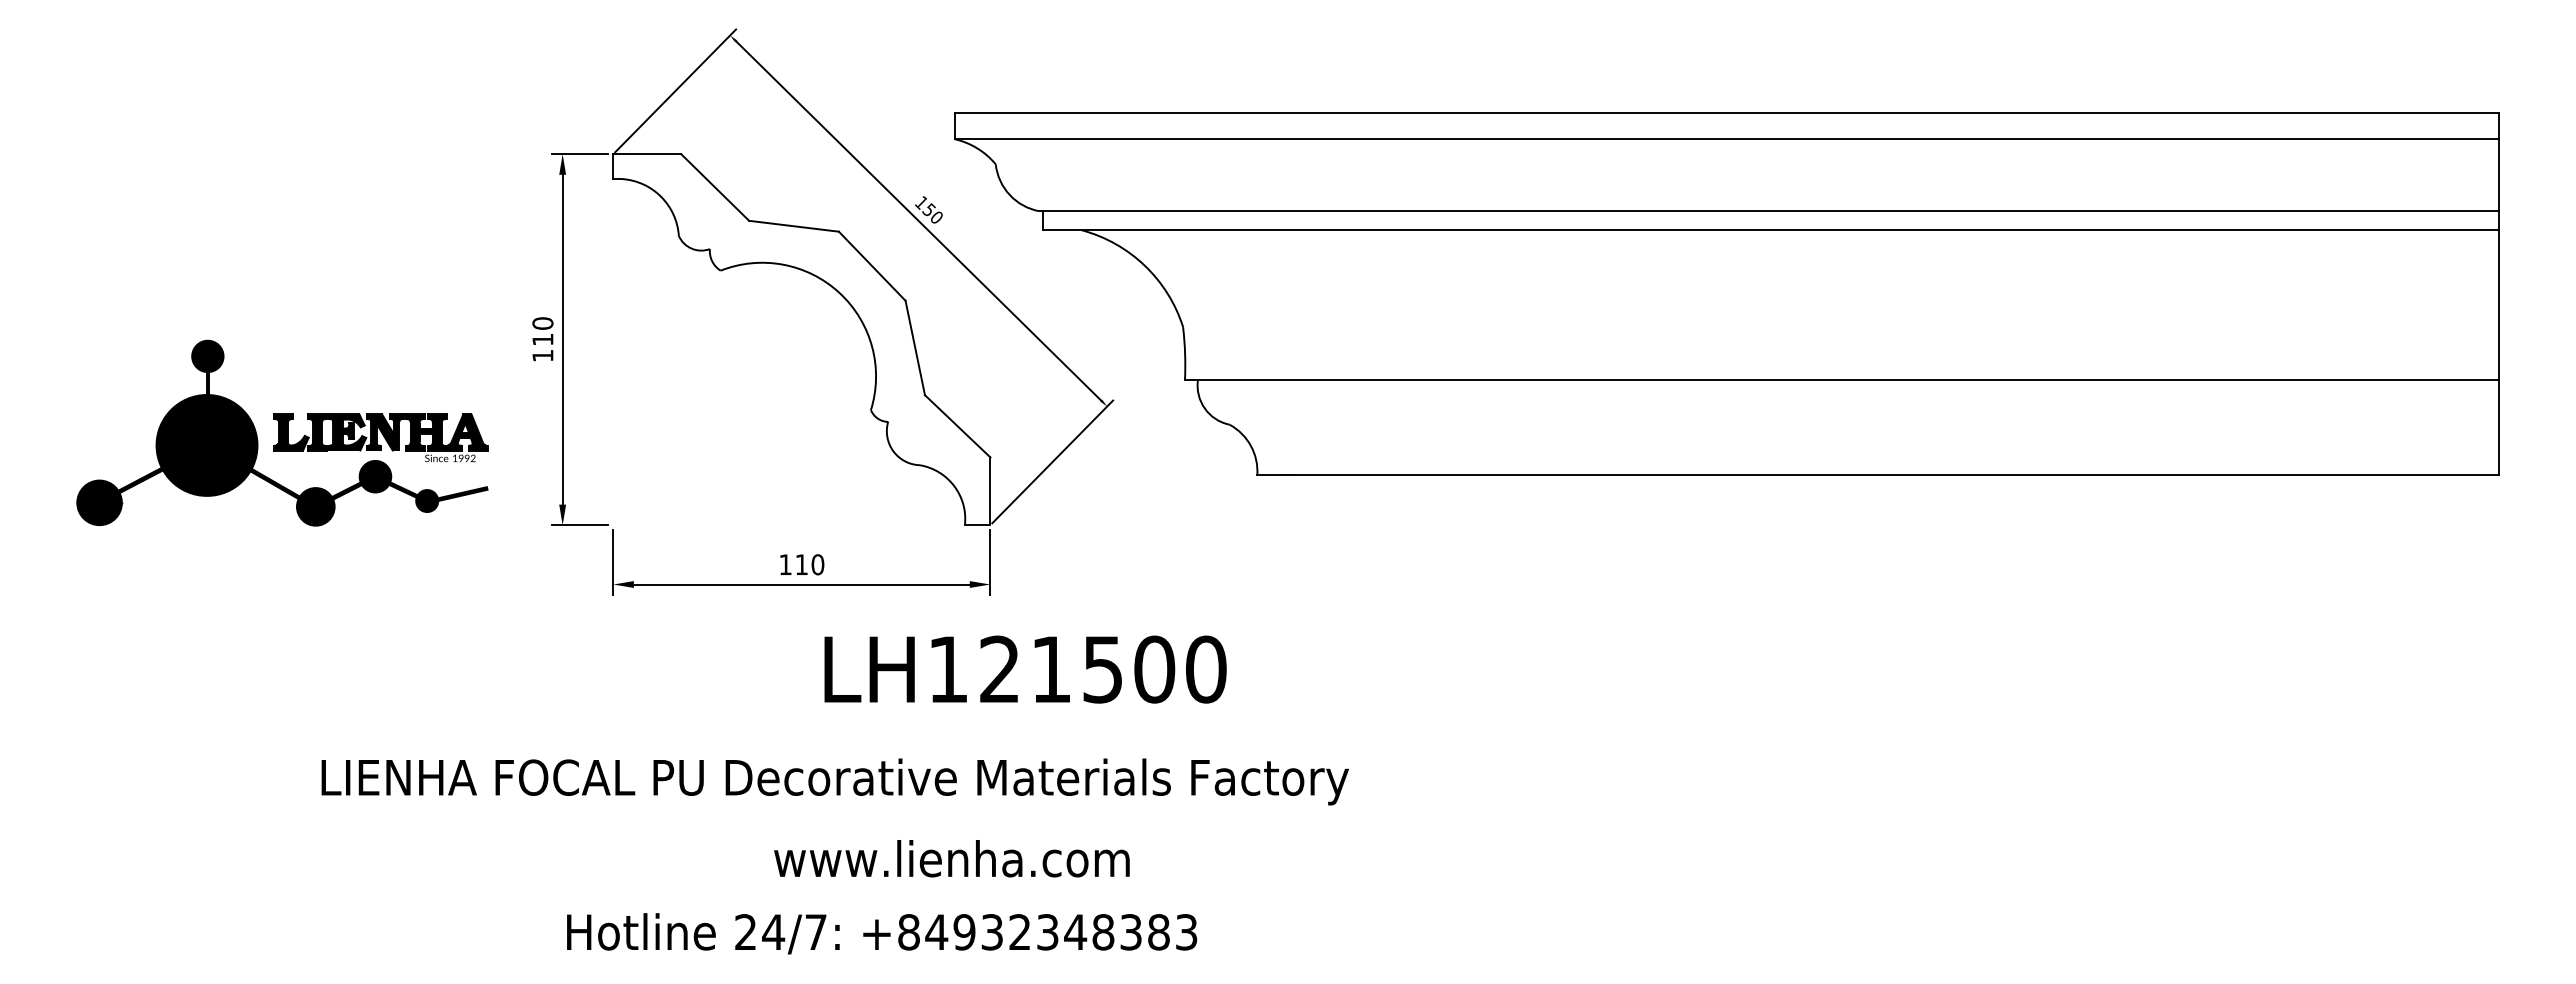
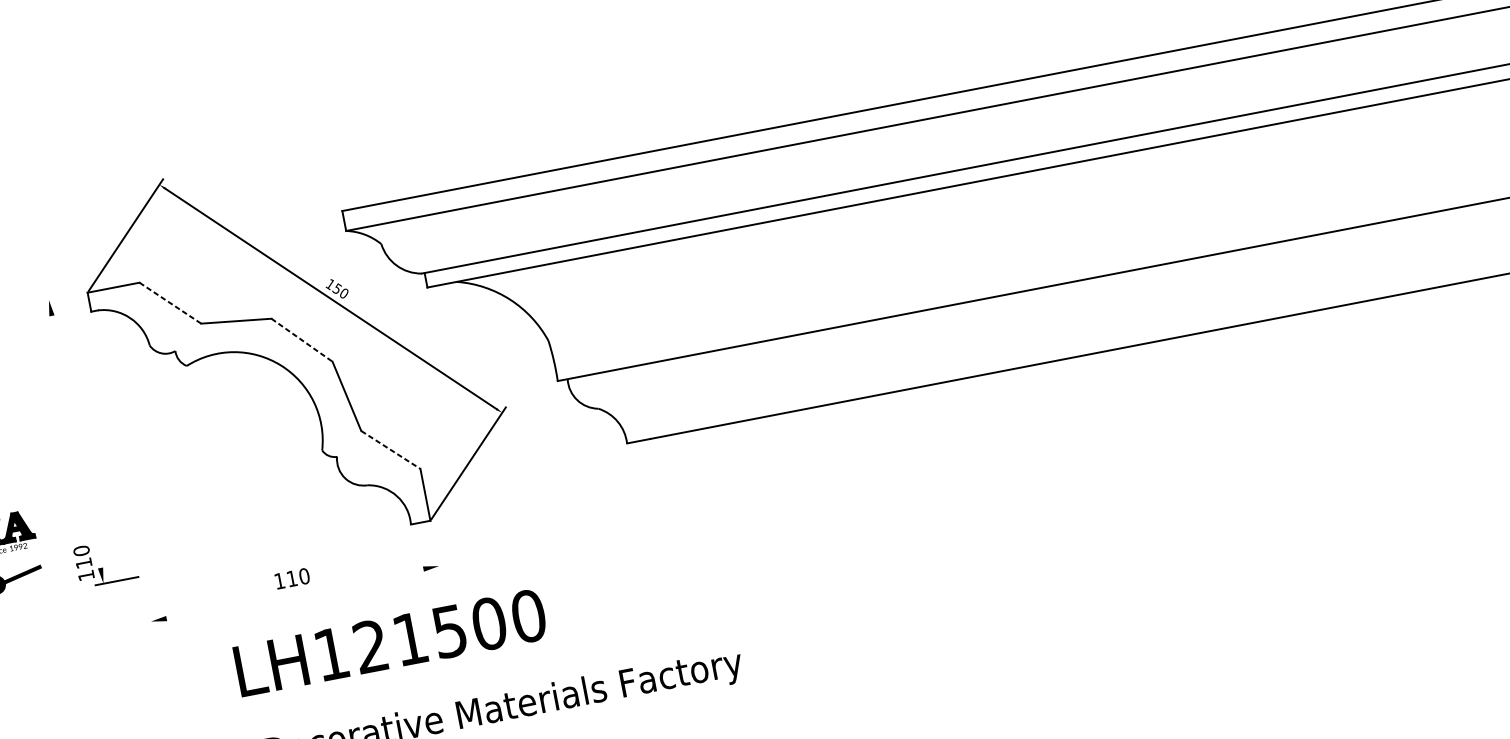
line: (580, 154) -> (62, 297), removed
line: (715, 187) -> (170, 303), solid -> dashed
line: (872, 266) -> (302, 340), solid -> dashed
text: (542, 339) -> (83, 563), moved
line: (562, 339) -> (76, 441), removed
line: (958, 426) -> (391, 450), solid -> dashed
line: (613, 562) -> (147, 604), removed
line: (990, 562) -> (435, 549), removed
line: (801, 584) -> (294, 593), removed
text: (1025, 669) -> (390, 642), moved

